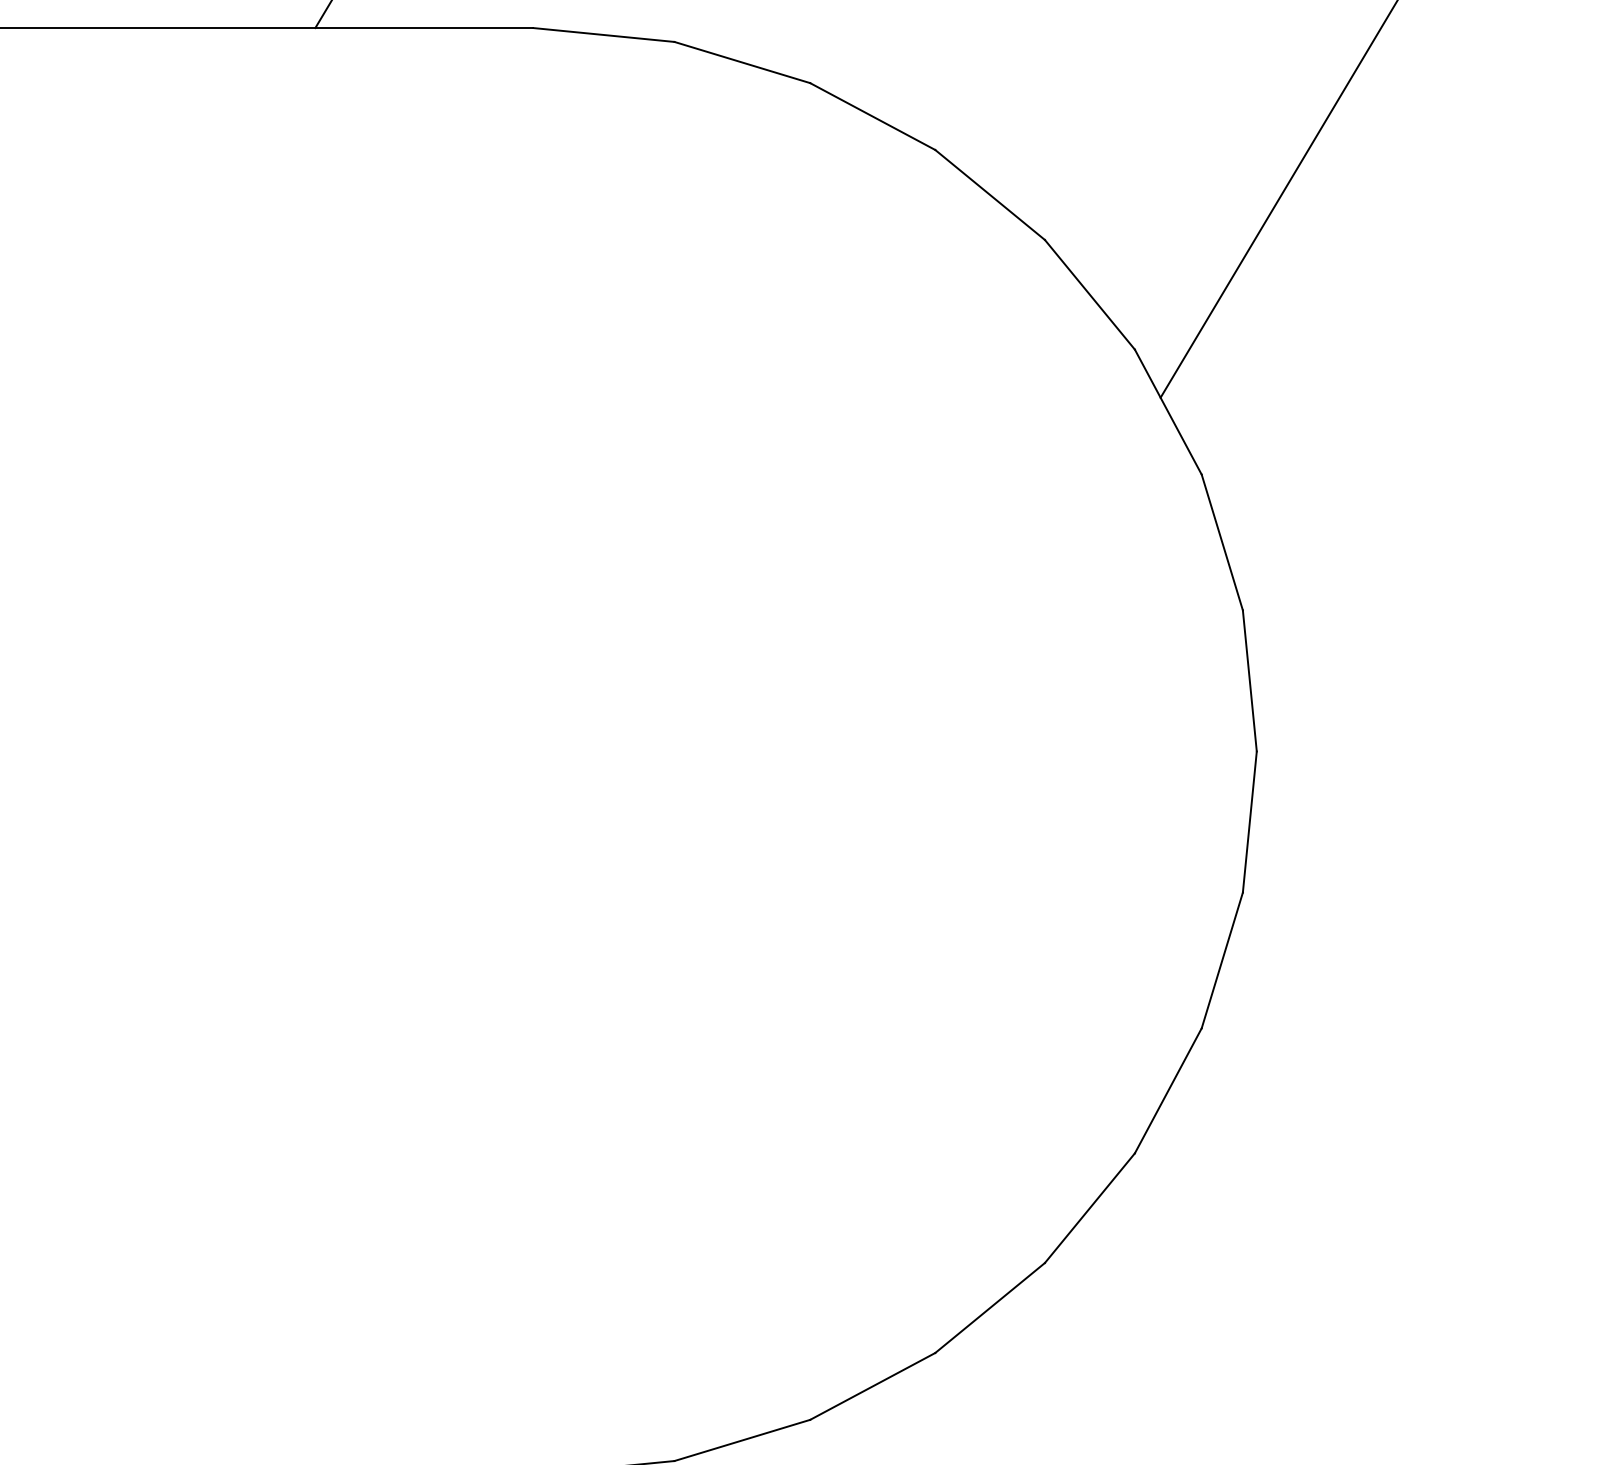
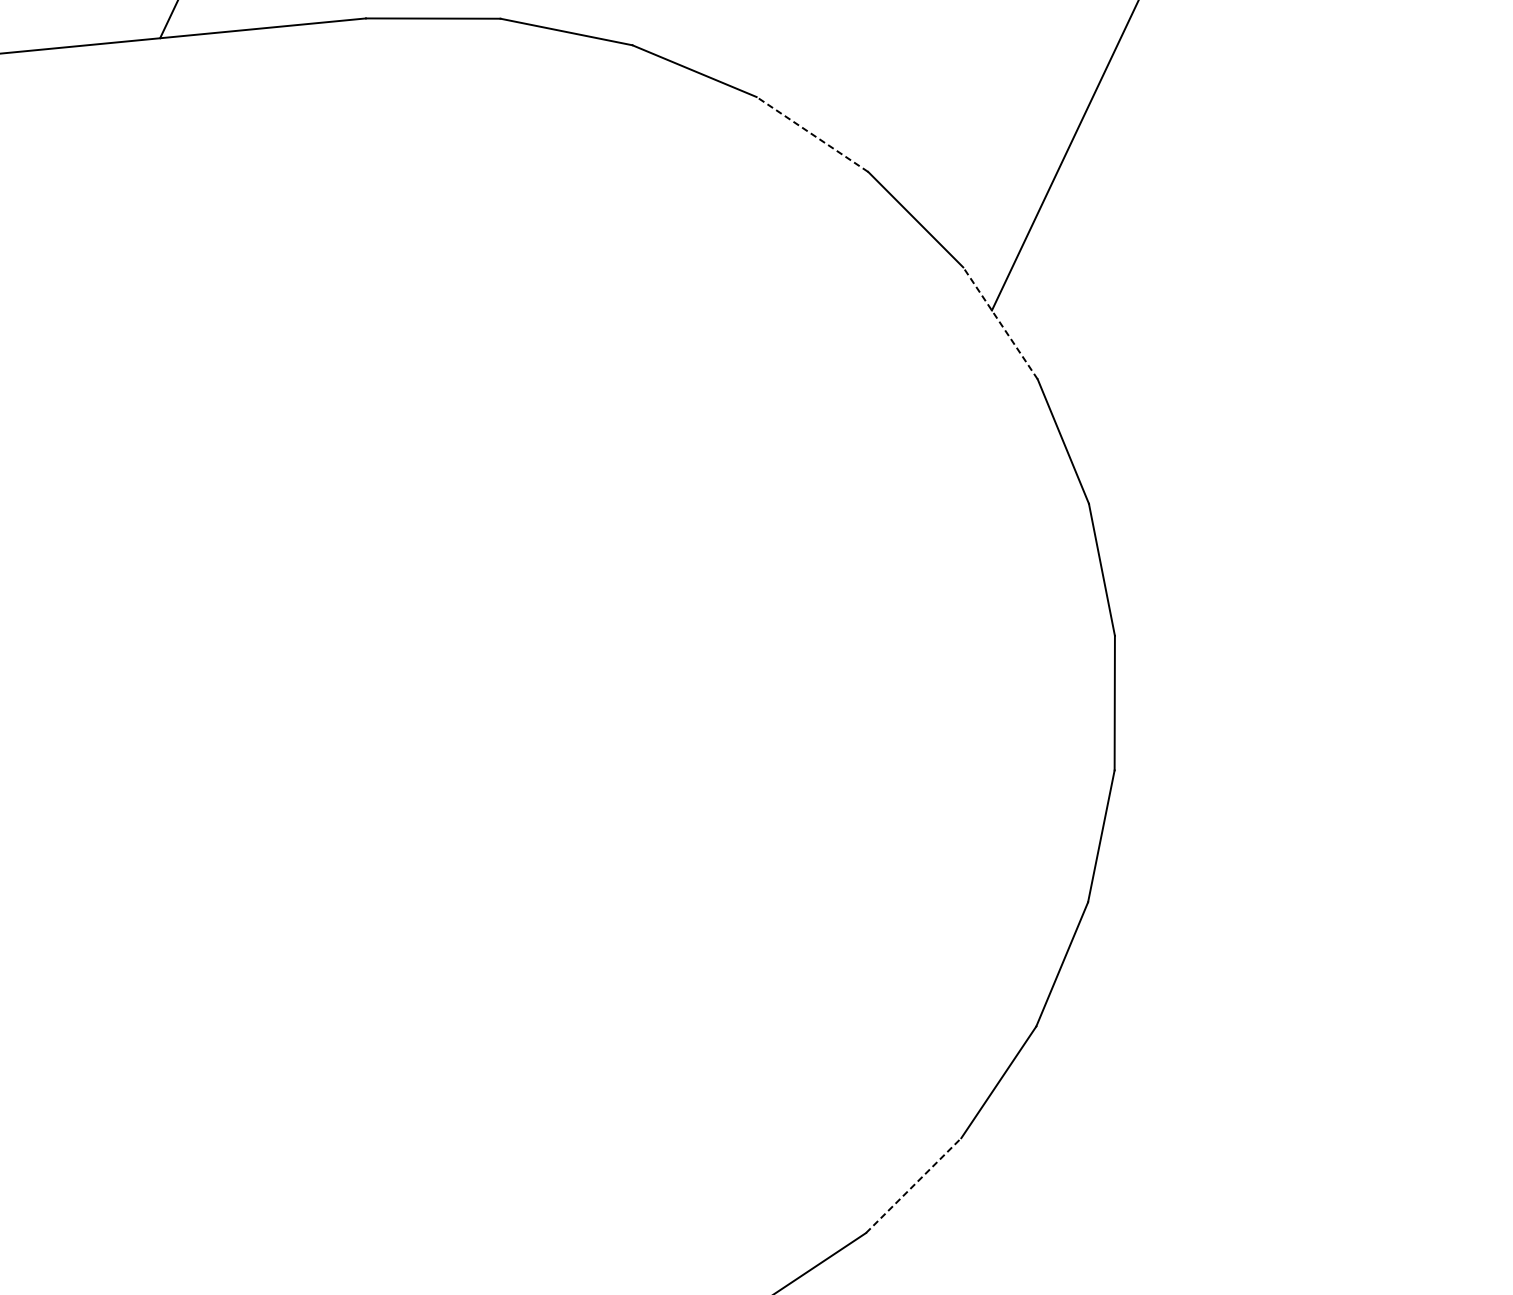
line: (990, 194) -> (812, 134), solid -> dashed
line: (1168, 412) -> (1000, 323), solid -> dashed
line: (990, 1308) -> (914, 1186), solid -> dashed

